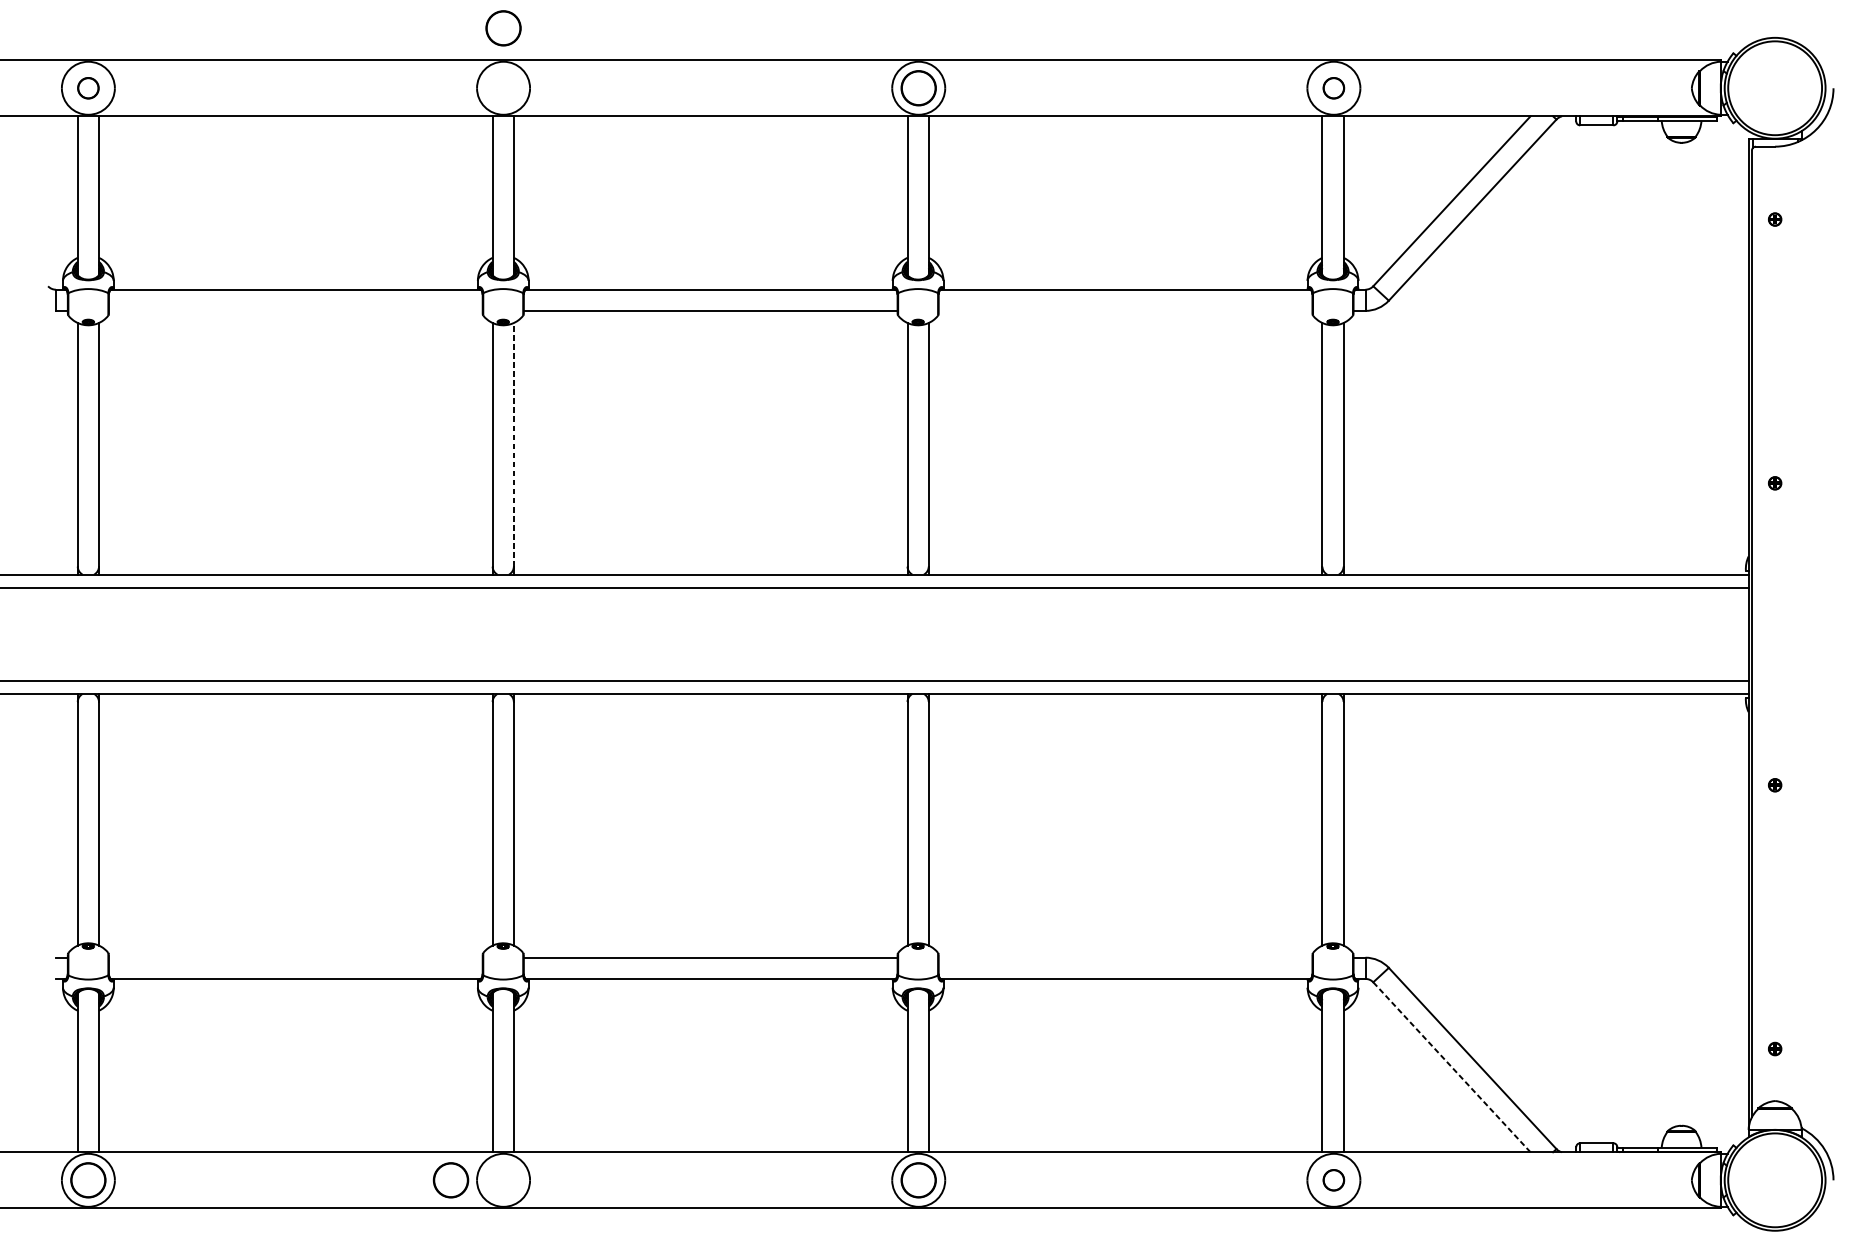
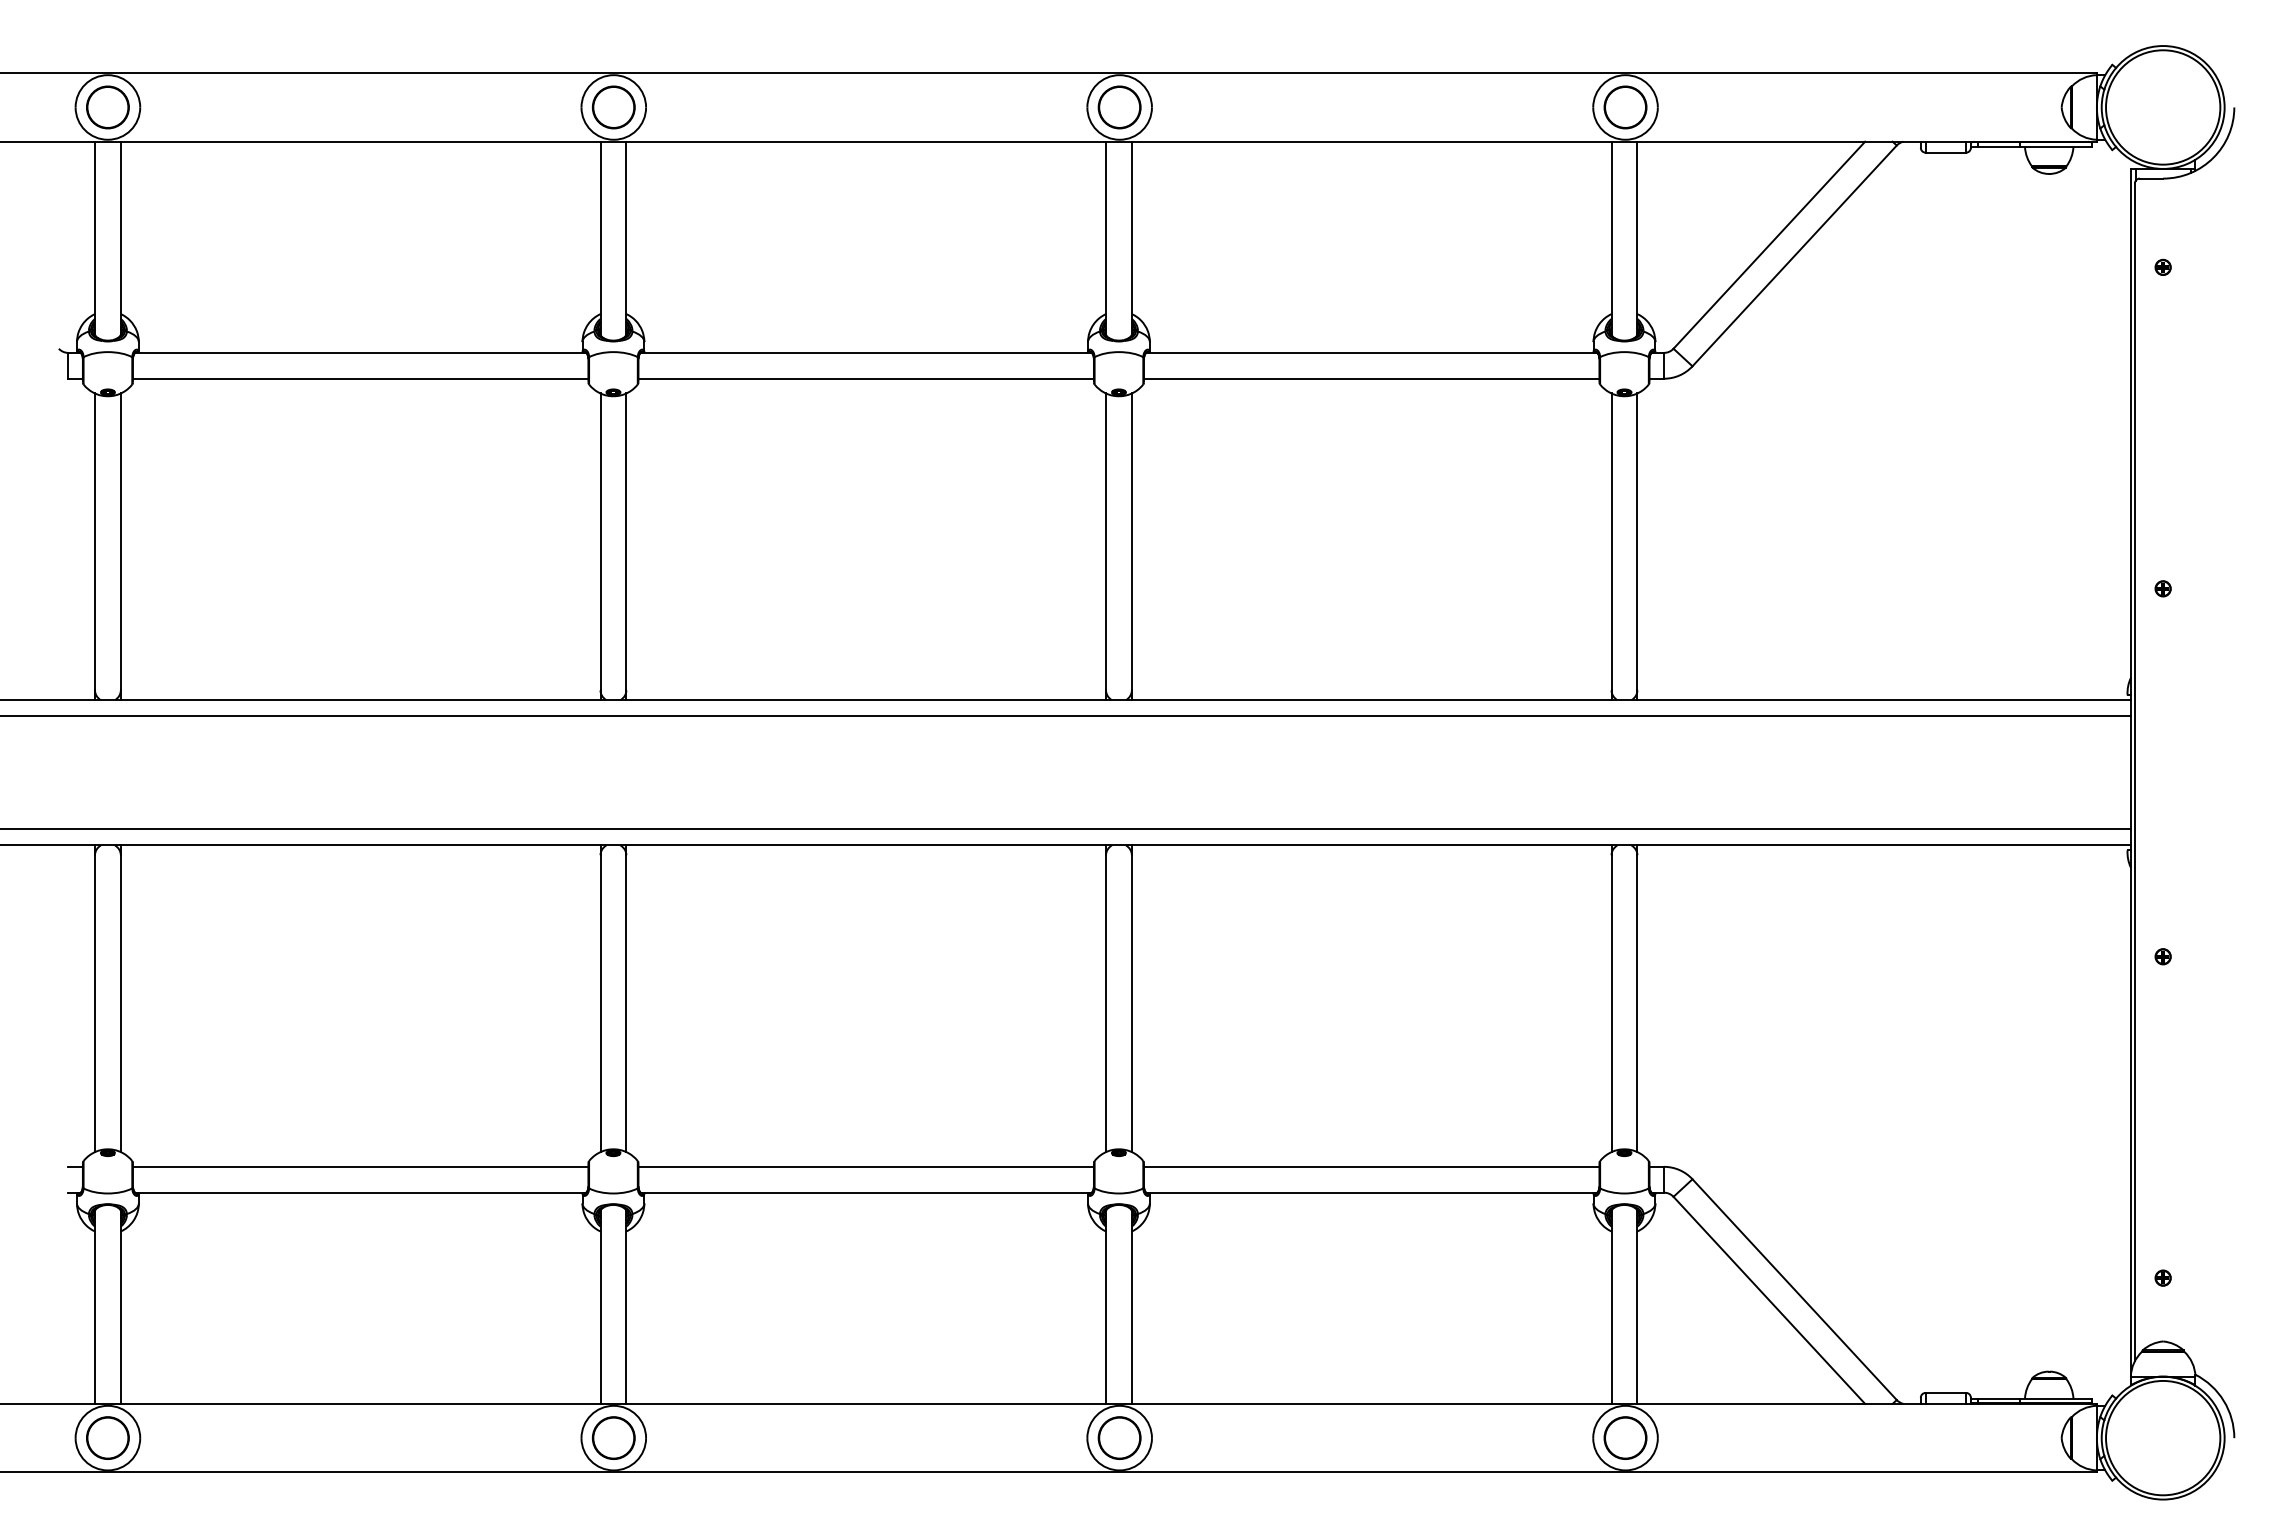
part: (503, 28) -> (613, 107), moved
part: (88, 88) -> (107, 107), size x1.67
part: (1333, 88) -> (1625, 107), size x1.67
line: (295, 310) -> (360, 378), added
line: (1125, 310) -> (1371, 378), added
line: (513, 444) -> (626, 541), dashed -> solid
line: (295, 957) -> (360, 1166), added
line: (1125, 957) -> (1371, 1166), added
line: (1451, 1067) -> (1768, 1300), dashed -> solid
part: (450, 1179) -> (613, 1437), moved
part: (1333, 1179) -> (1625, 1437), size x1.67

